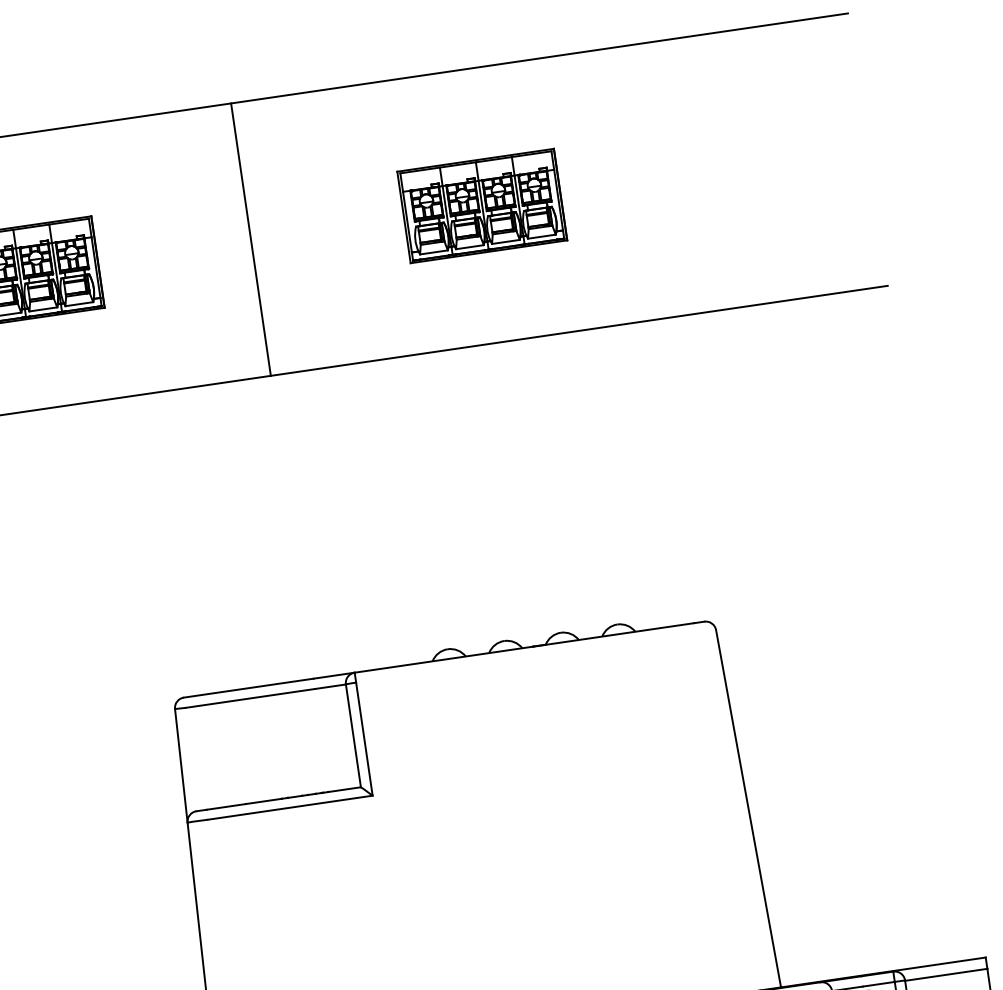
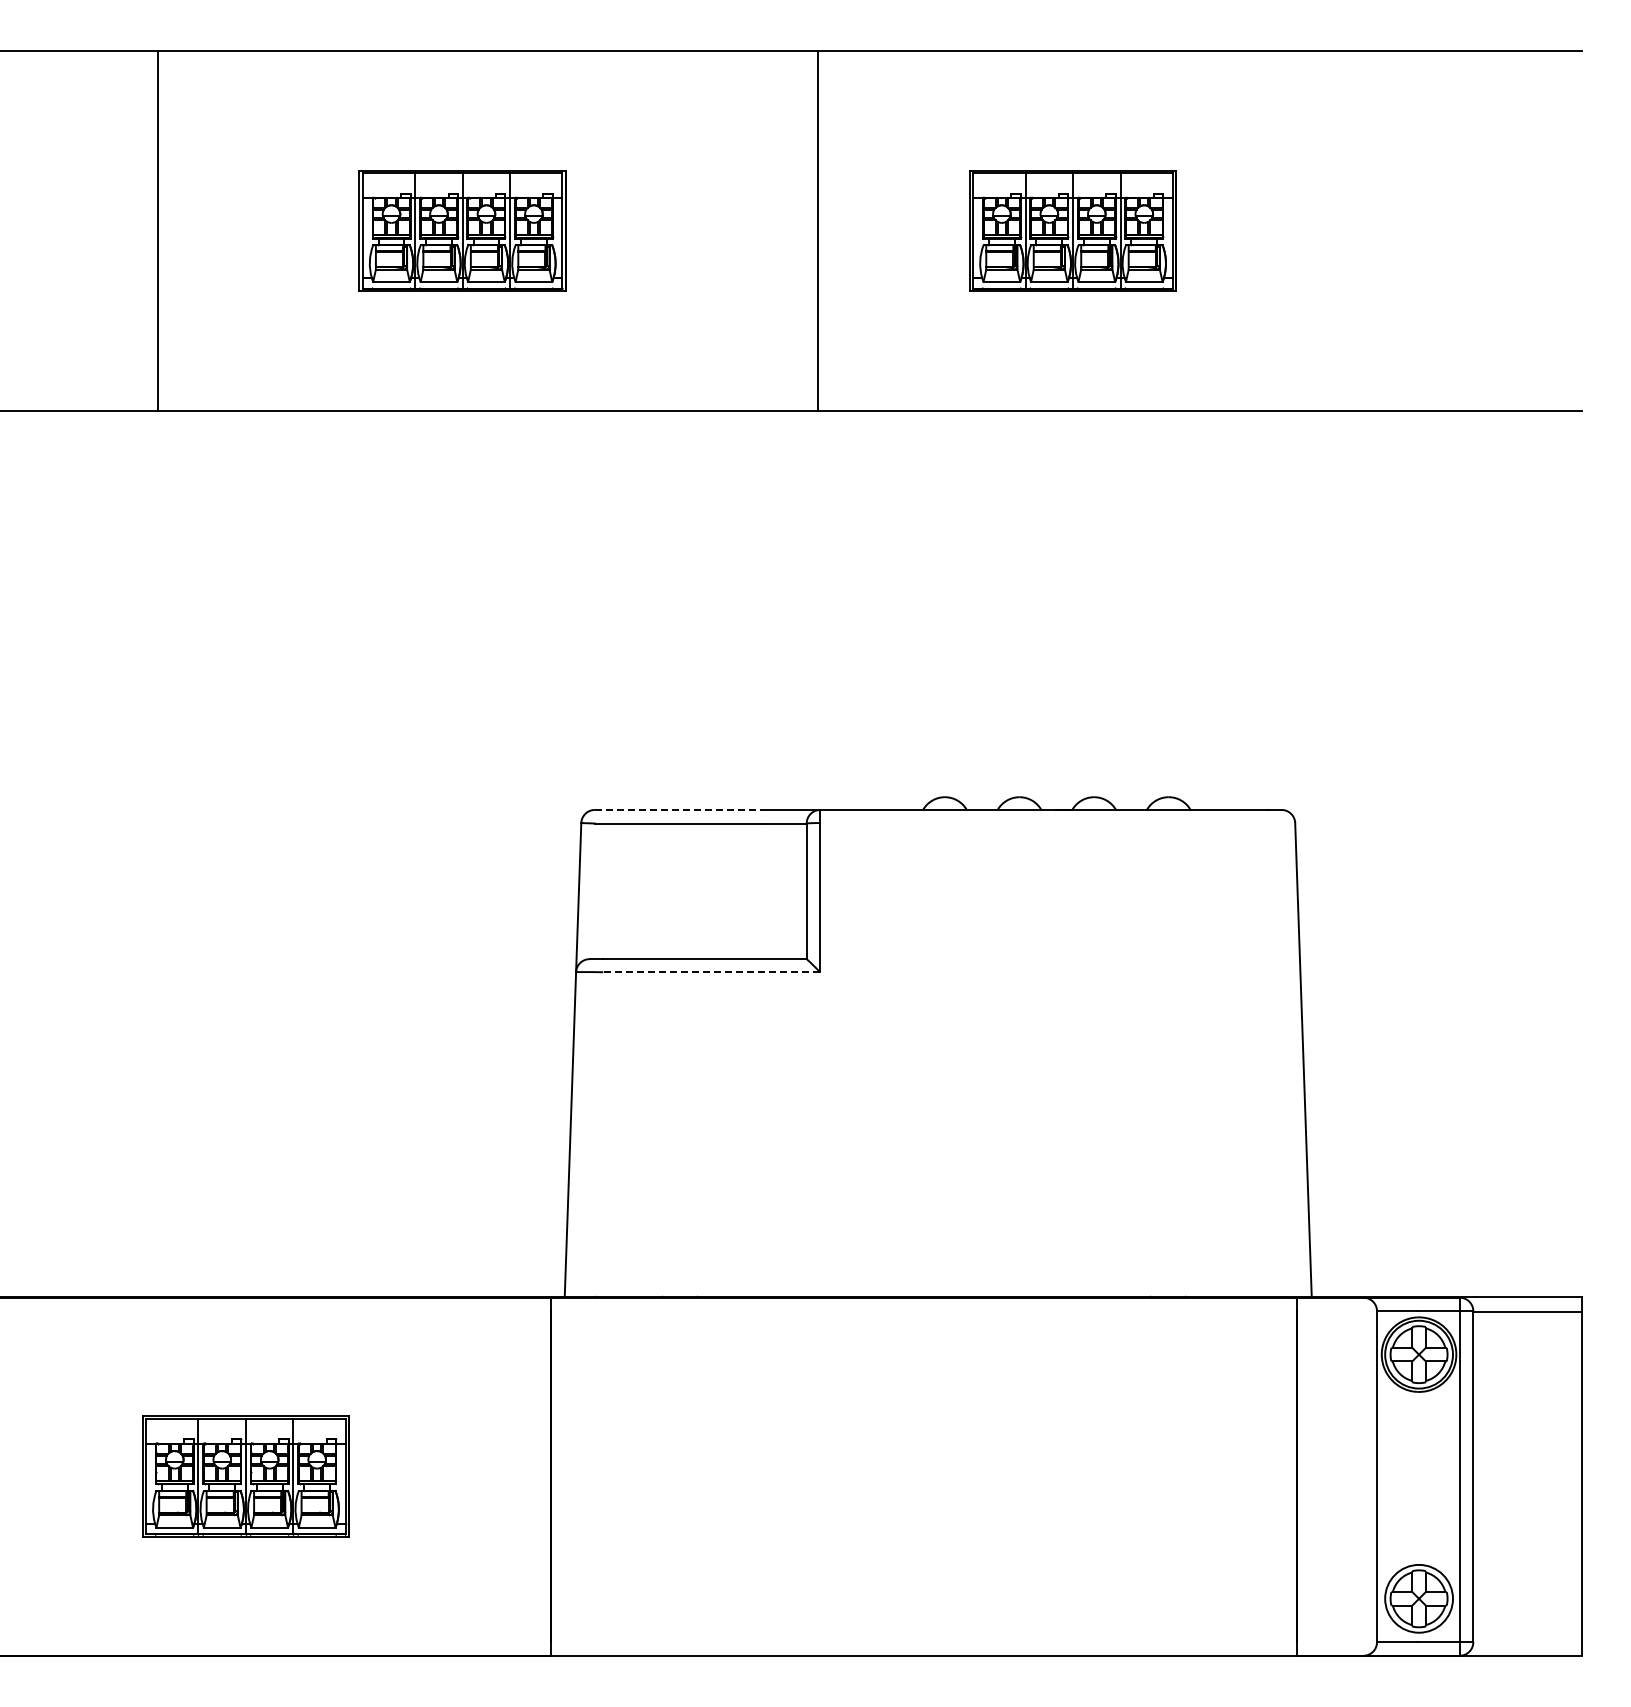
line: (250, 239) -> (817, 230), moved
line: (248, 687) -> (680, 809), solid -> dashed
line: (290, 807) -> (711, 972), solid -> dashed

